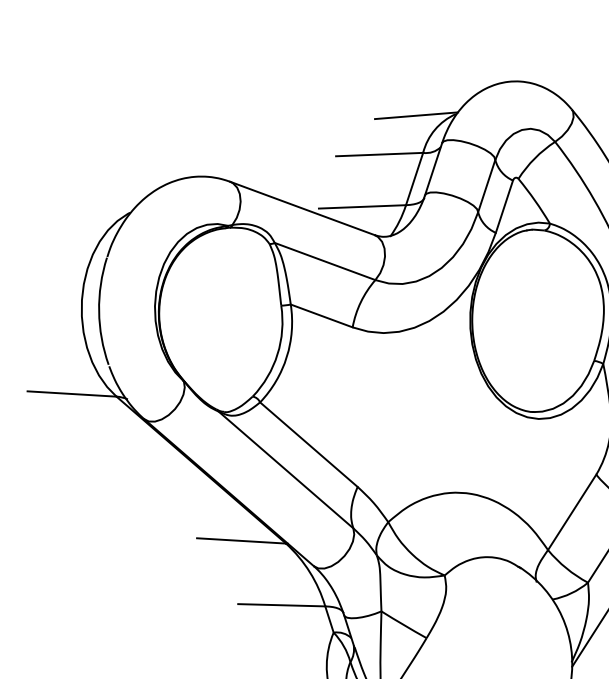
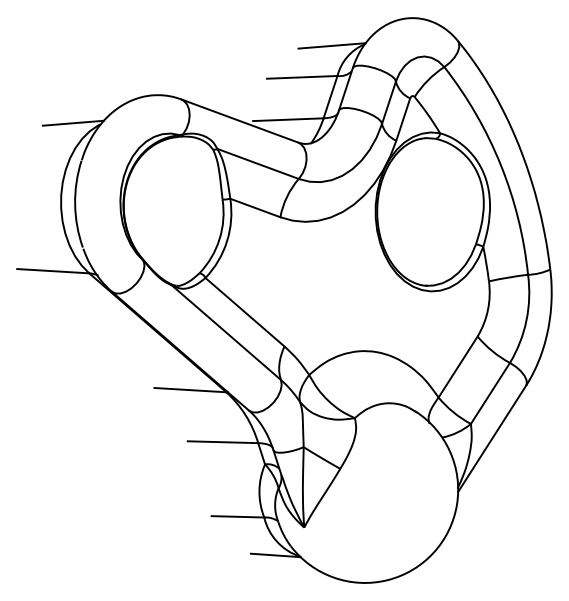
line: (95, 210) -> (72, 122), added

